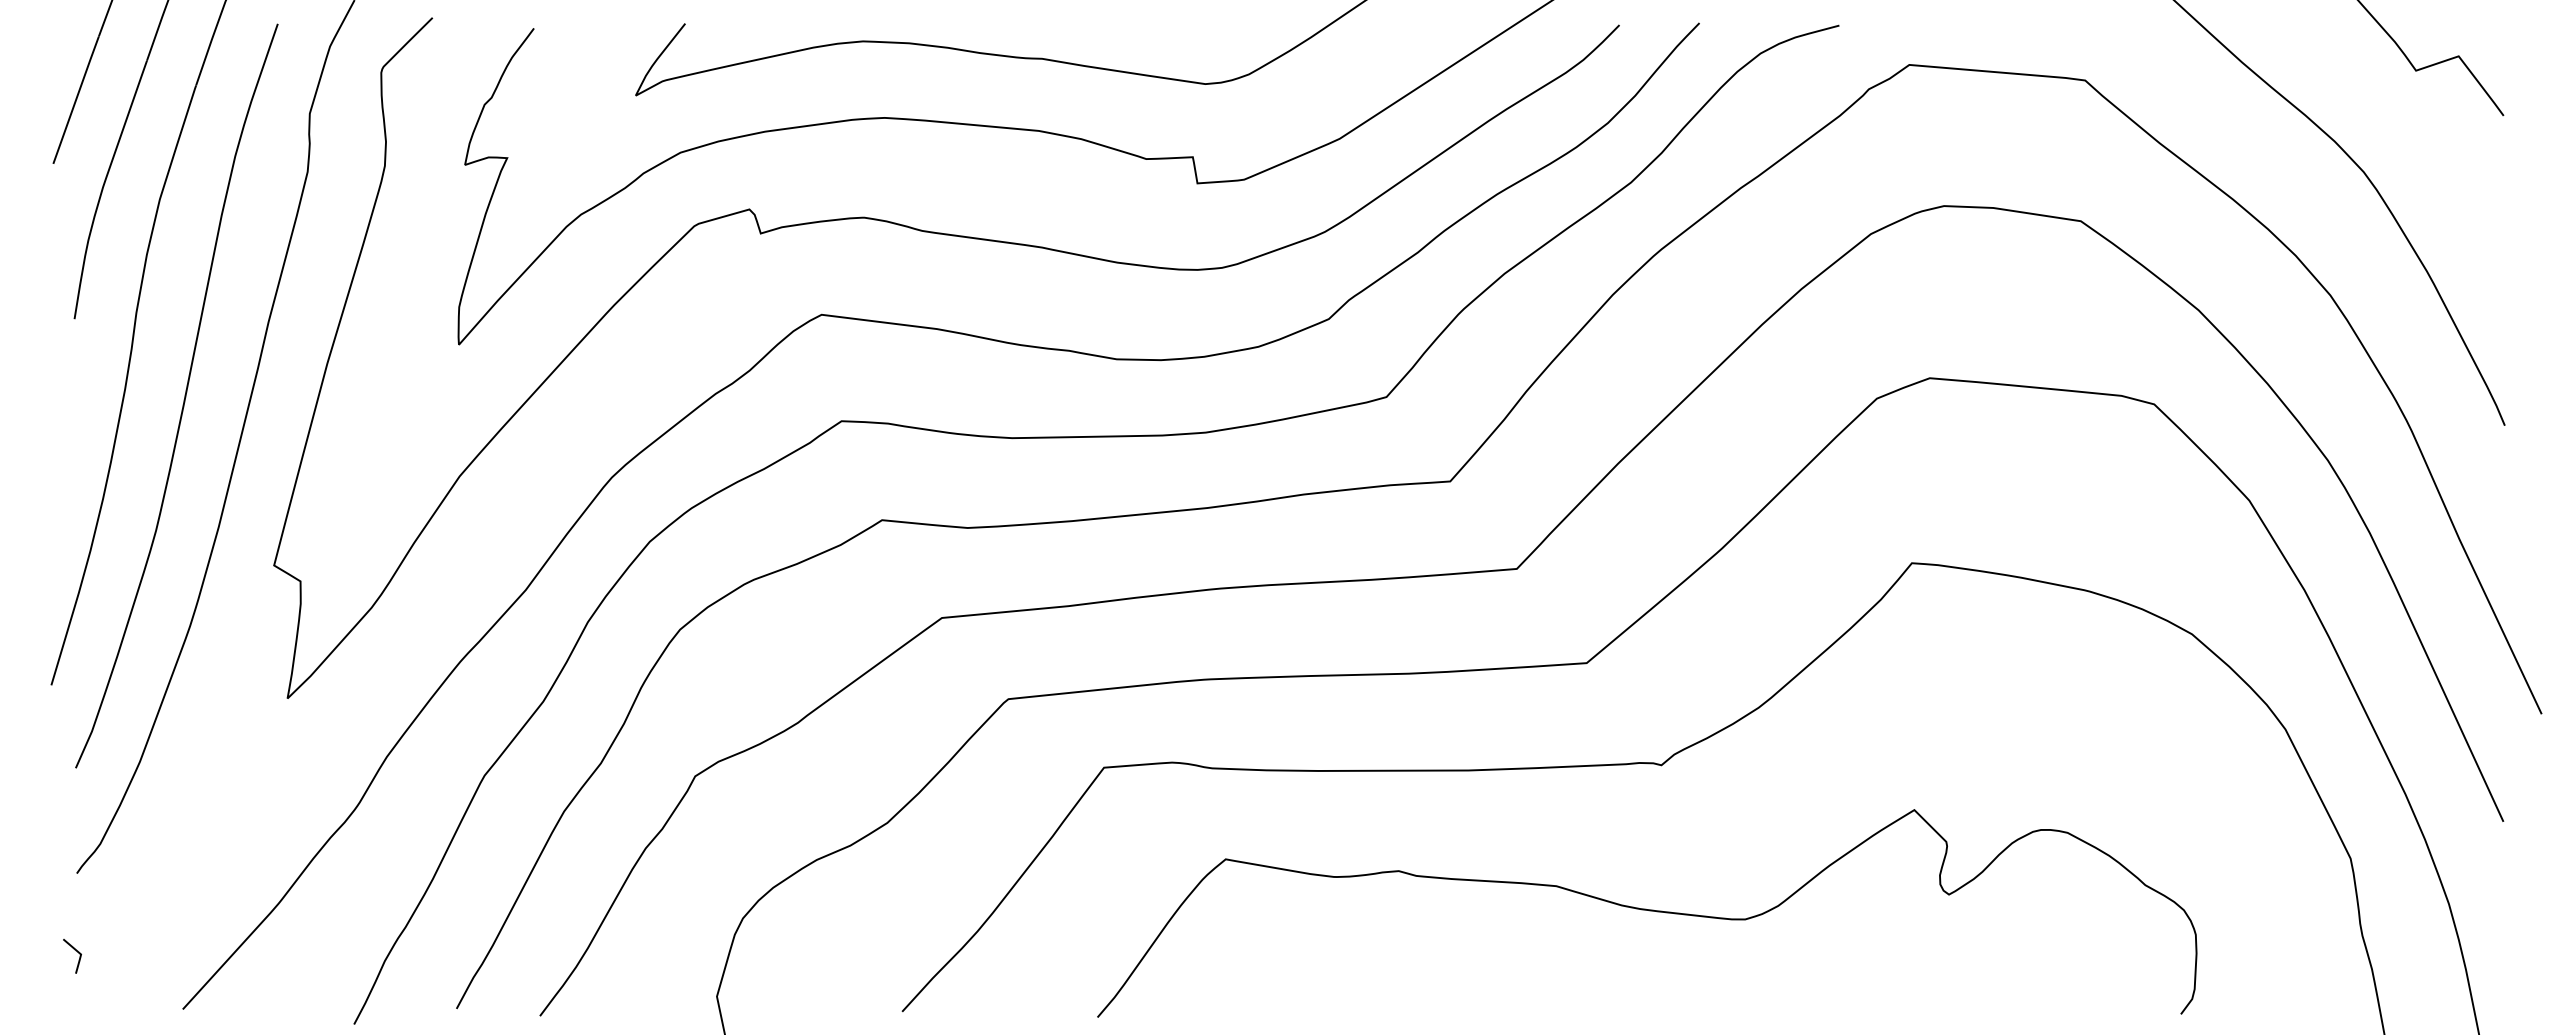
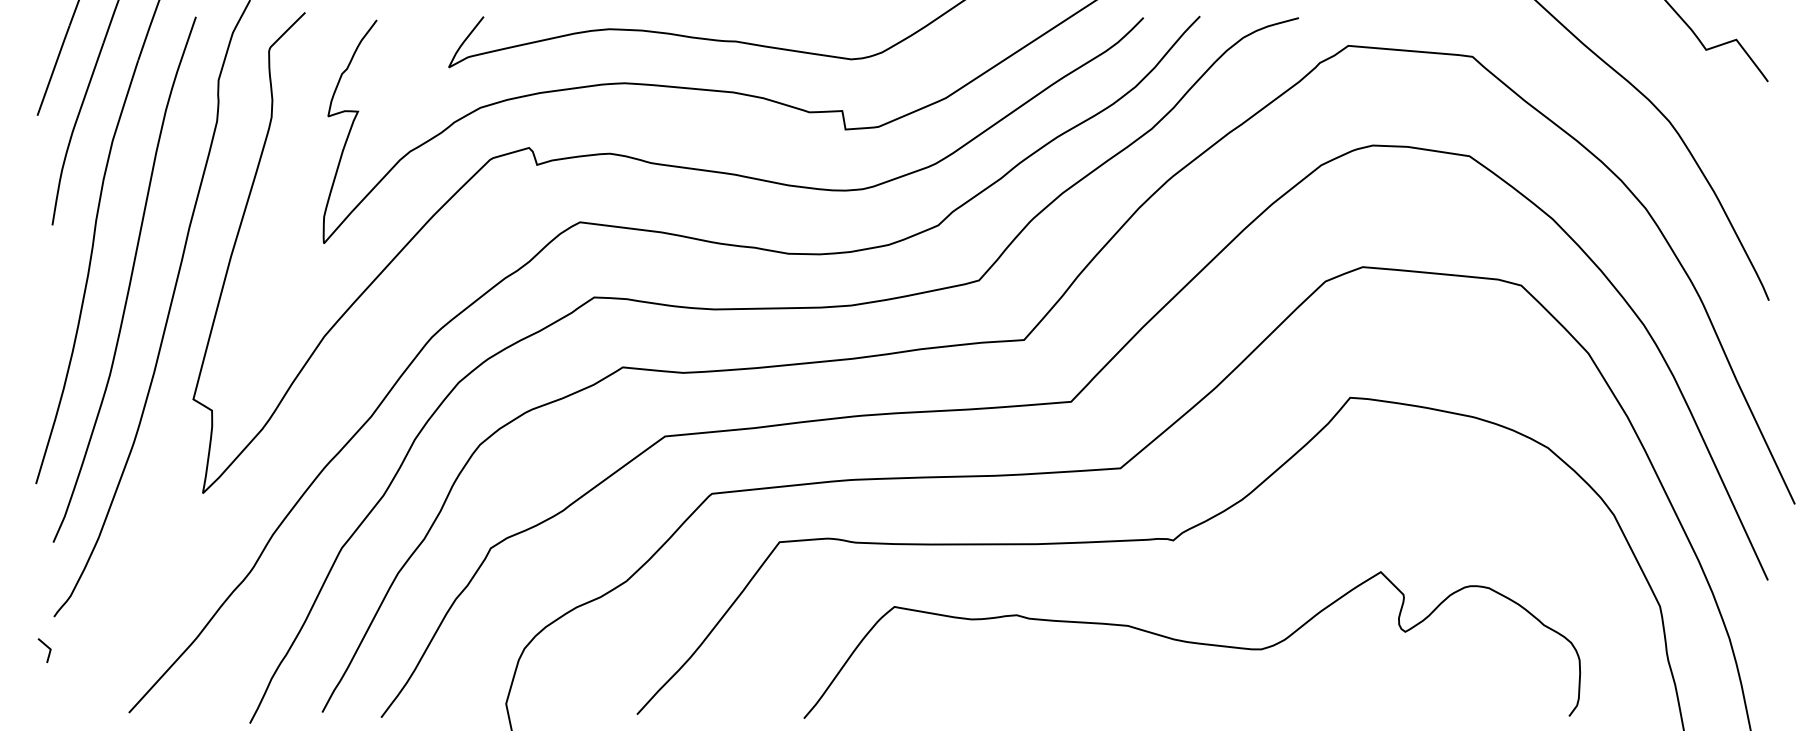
curve: (1649, 911) -> (1193, 643), moved
line: (74, 950) -> (46, 646), moved

